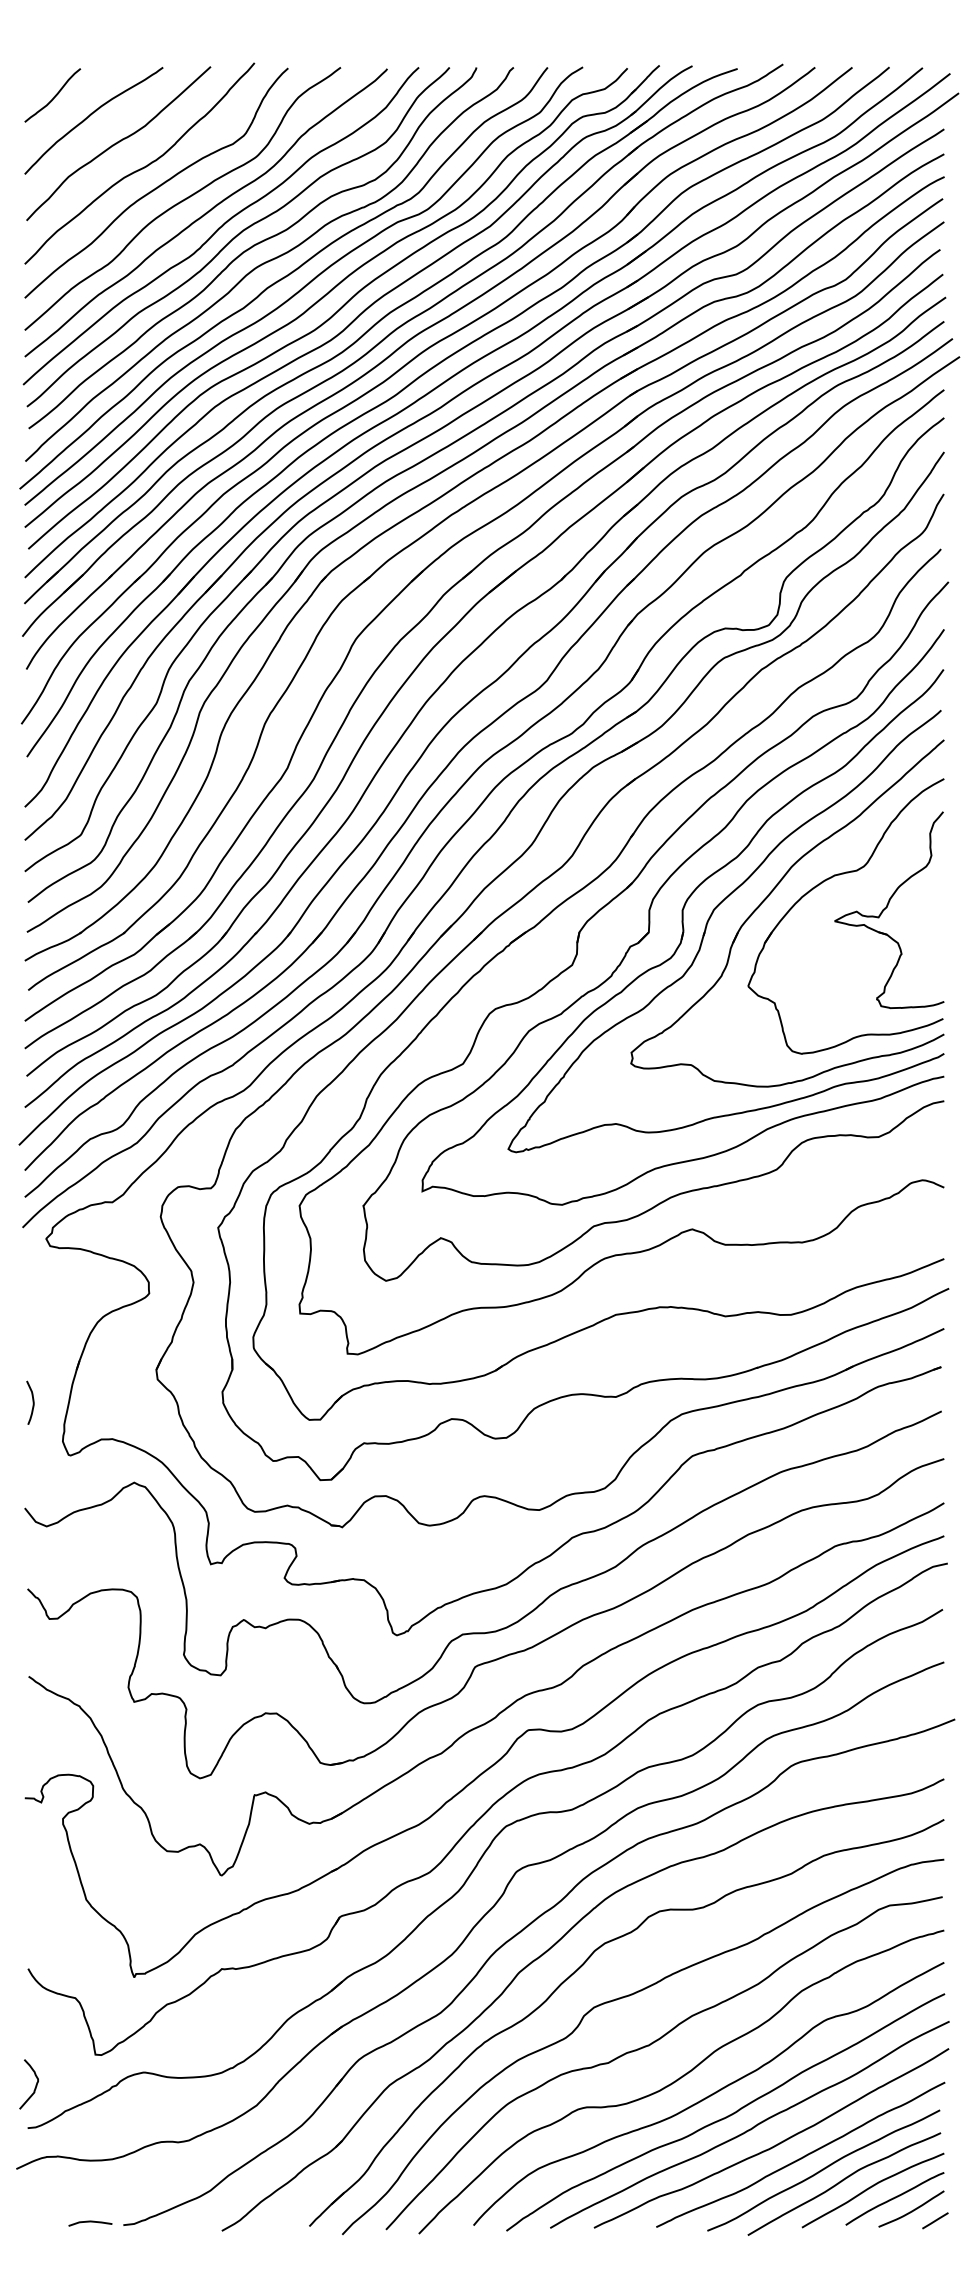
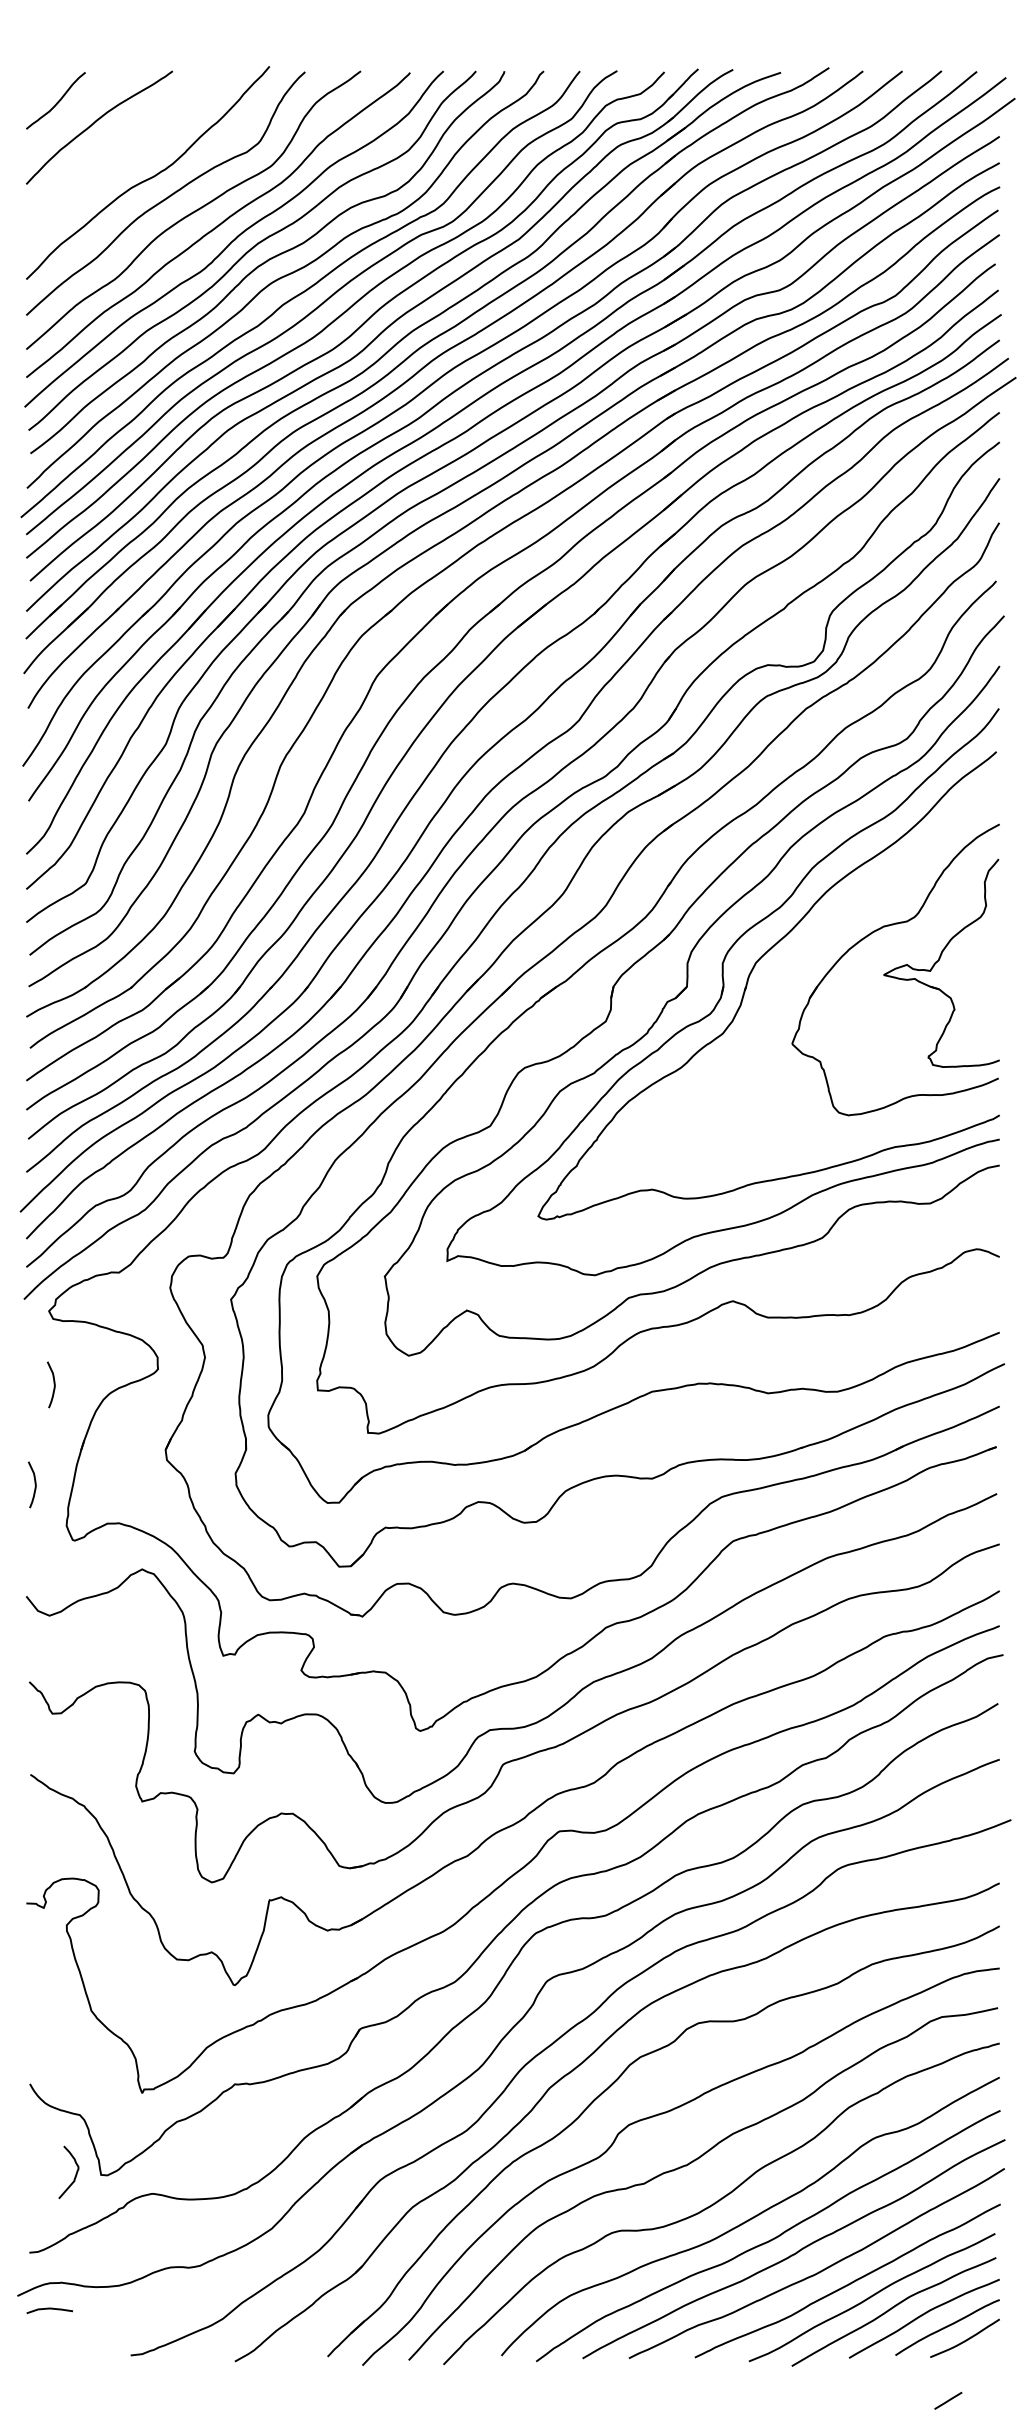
curve: (118, 143) -> (125, 151), removed
part: (770, 895) -> (815, 947), removed
curve: (50, 1308) -> (53, 1384), added
curve: (35, 2085) -> (75, 2173), moved
line: (935, 2220) -> (948, 2400), moved
line: (90, 2222) -> (49, 2309), moved

